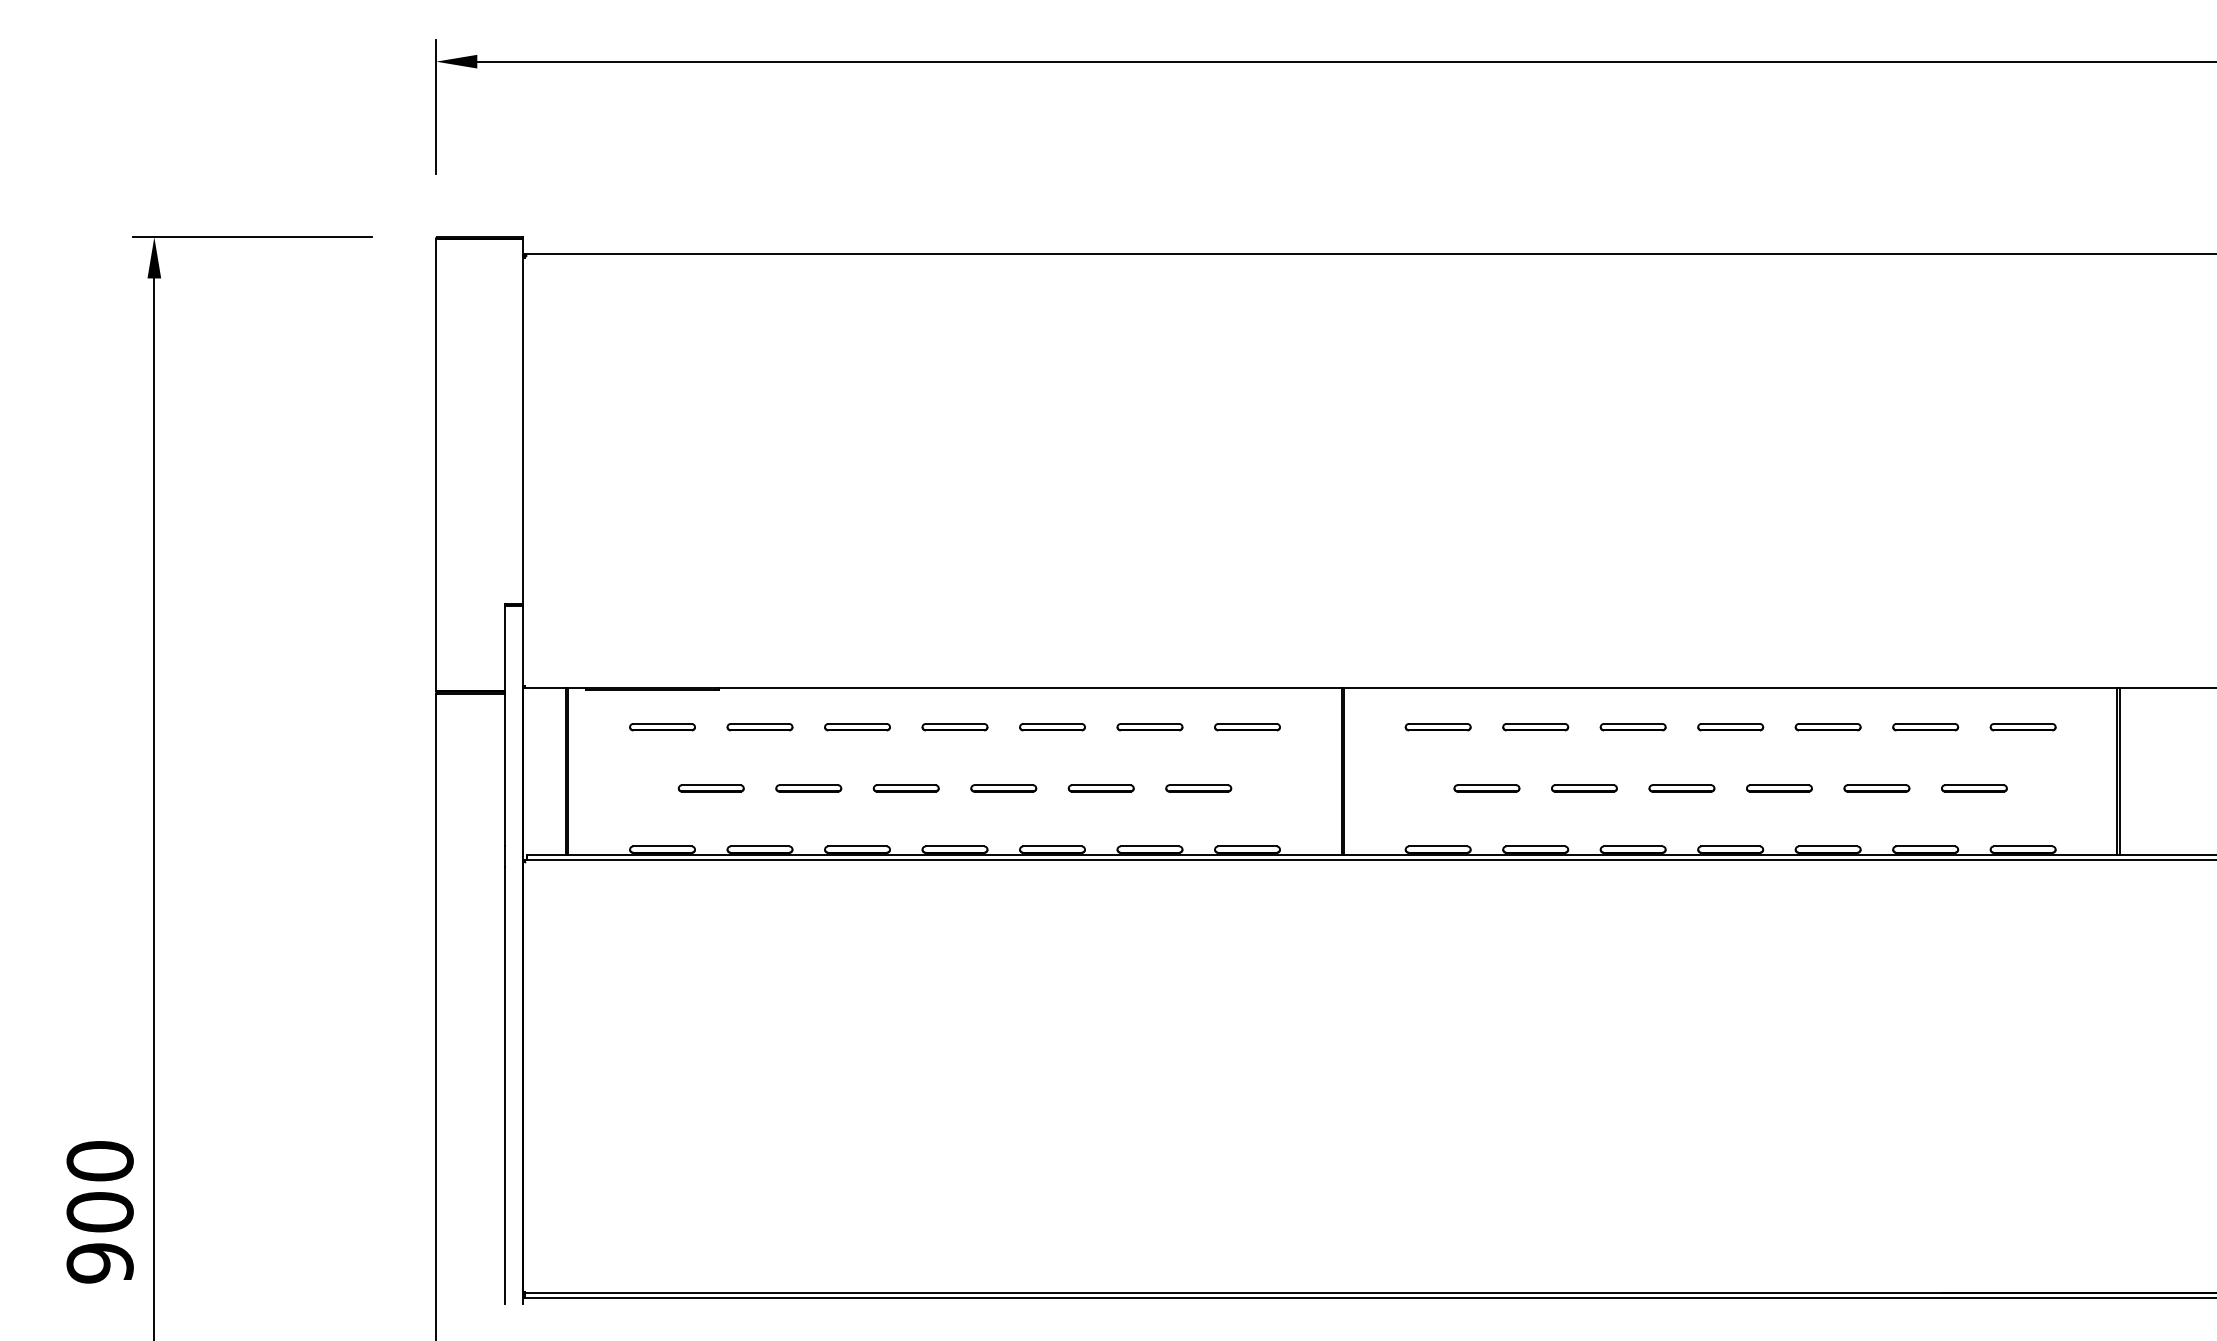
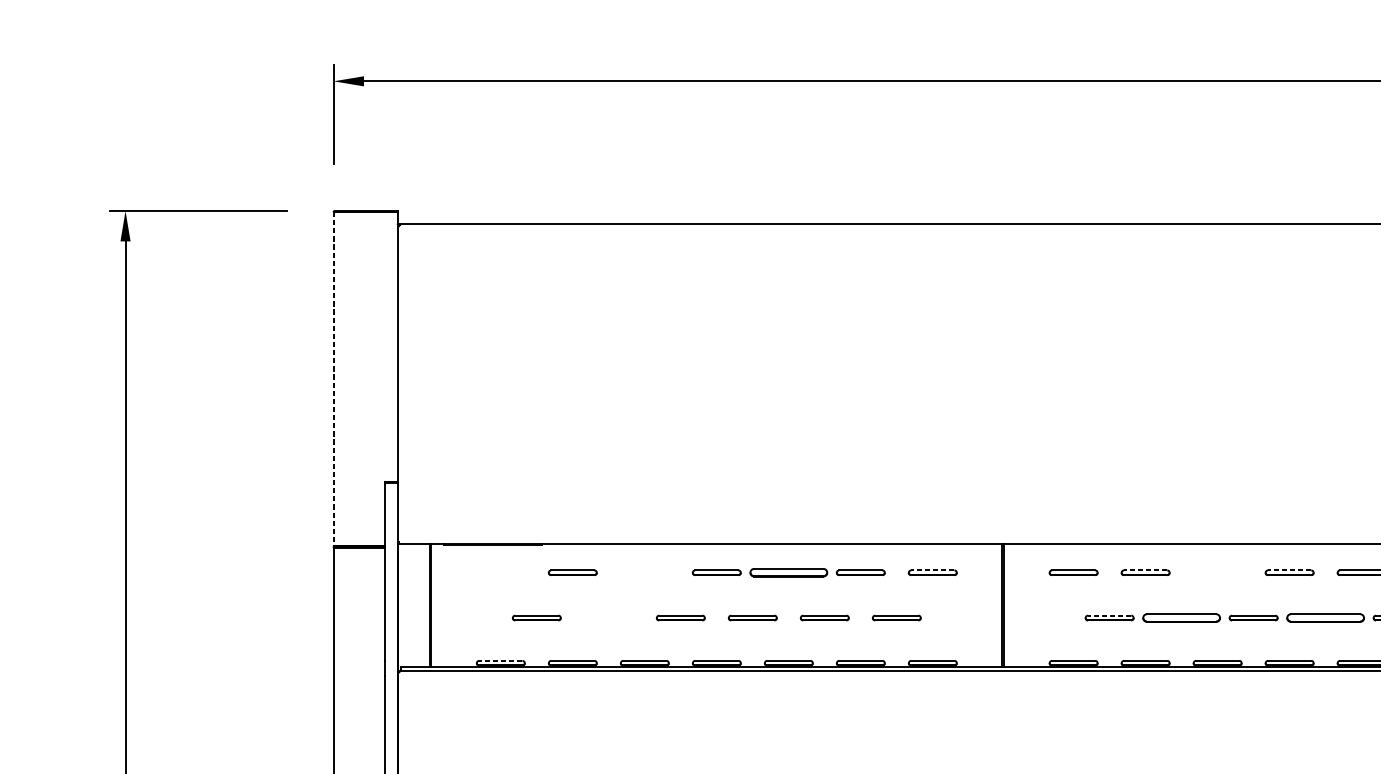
line: (436, 465) -> (333, 379), solid -> dashed
line: (1247, 723) -> (932, 570), solid -> dashed
line: (1535, 723) -> (1145, 570), solid -> dashed
line: (1730, 723) -> (1289, 570), solid -> dashed
part: (662, 727) -> (500, 573), removed
part: (857, 727) -> (644, 573), removed
part: (1052, 727) -> (788, 573), size x1.6
part: (1632, 727) -> (1217, 573), removed
line: (1486, 785) -> (1109, 615), solid -> dashed
part: (808, 788) -> (608, 618), removed
part: (1584, 788) -> (1181, 618), size x1.6
part: (1779, 788) -> (1325, 618), size x1.6
line: (662, 846) -> (500, 660), solid -> dashed

